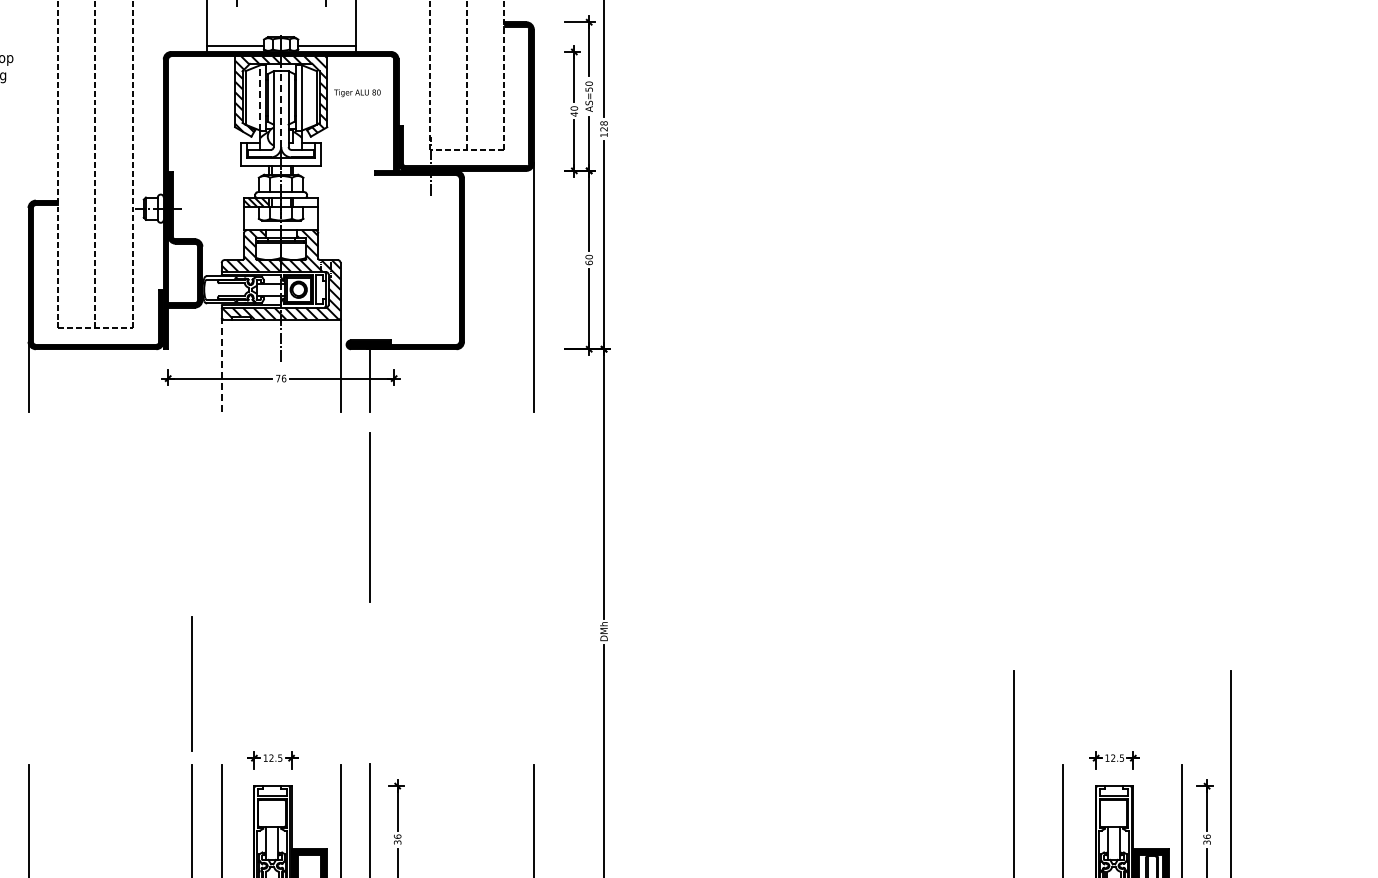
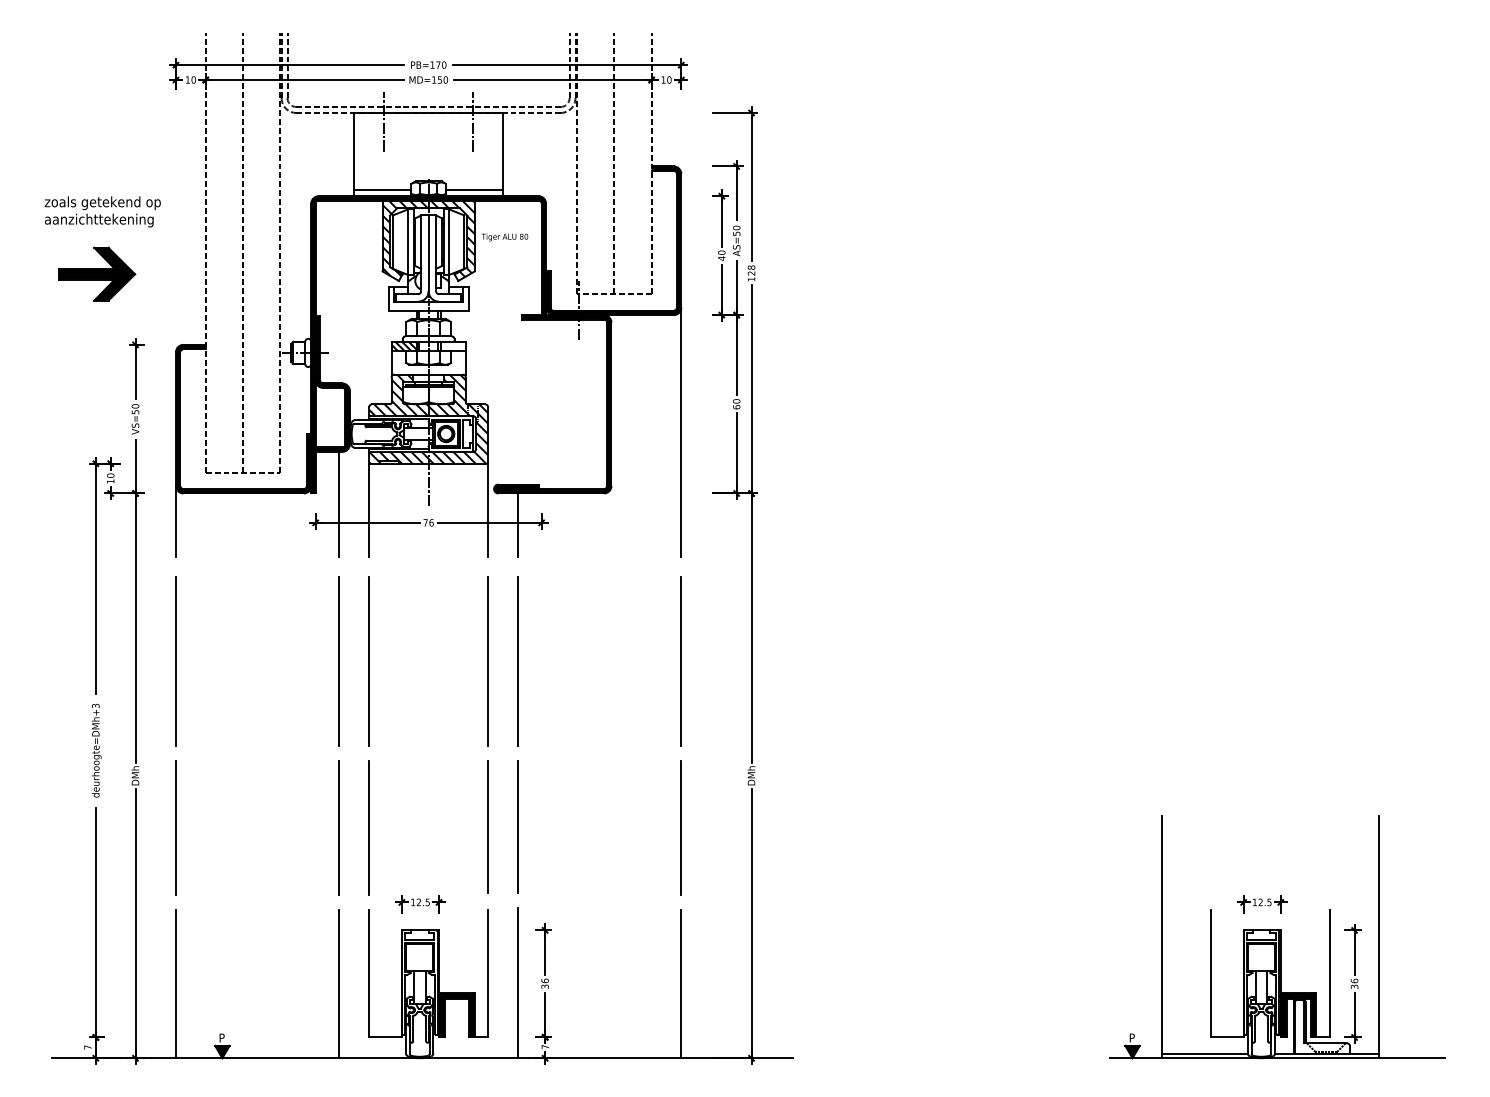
line: (260, 98) -> (407, 242), dashed -> solid
line: (281, 109) -> (428, 253), dashed -> solid
line: (192, 359) -> (339, 503), added
line: (222, 365) -> (369, 509), dashed -> solid
line: (28, 517) -> (175, 661), added
line: (192, 517) -> (339, 661), added
line: (222, 517) -> (369, 661), added
line: (341, 517) -> (488, 661), added
line: (534, 517) -> (681, 661), added
line: (340, 682) -> (487, 826), added
line: (28, 683) -> (175, 827), added
line: (221, 683) -> (368, 827), added
line: (370, 683) -> (517, 827), added
line: (534, 683) -> (681, 827), added

